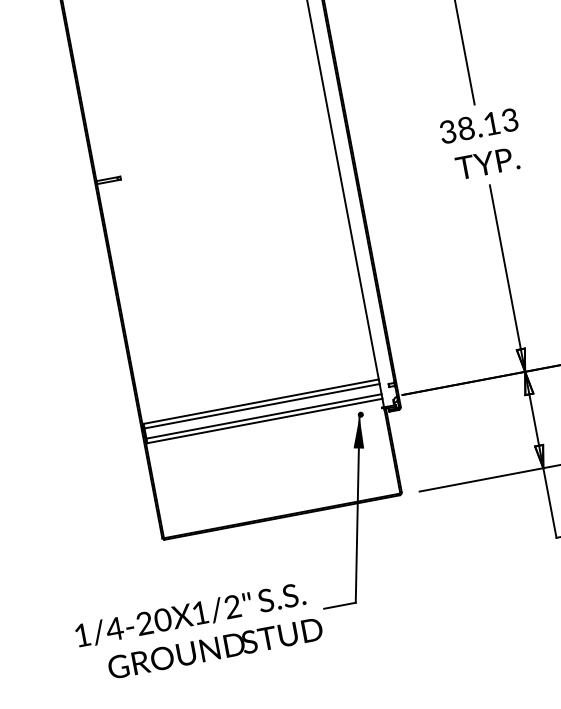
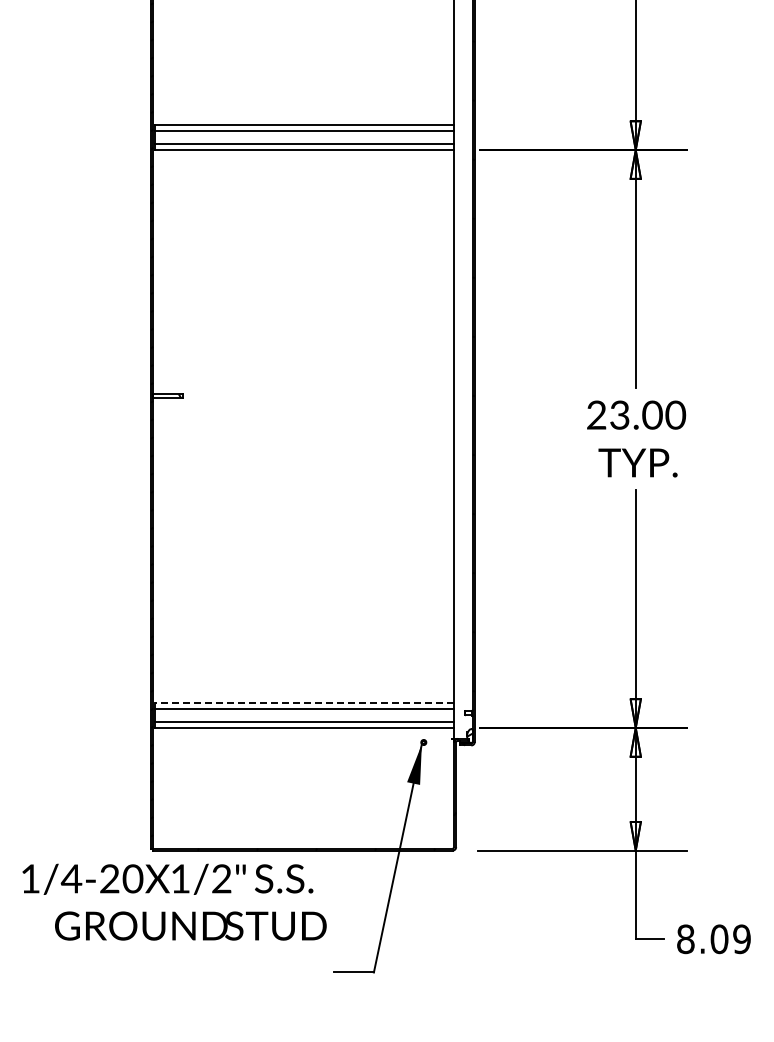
text: (479, 125) -> (636, 414), 38.13 -> 23.00
line: (261, 401) -> (304, 703), solid -> dashed
text: (198, 631) -> (174, 901), moved

